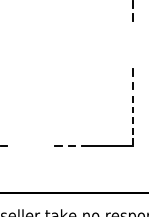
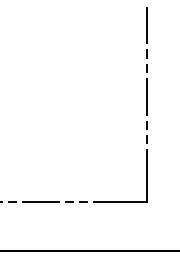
line: (132, 44) -> (146, 96), added
line: (132, 121) -> (146, 176), dashed -> solid
line: (30, 145) -> (40, 201), added

